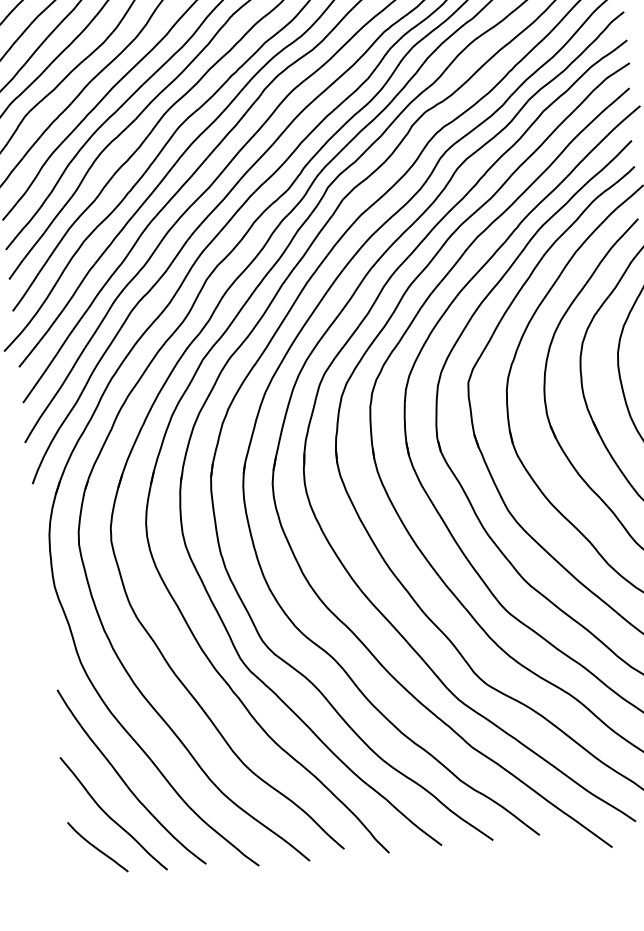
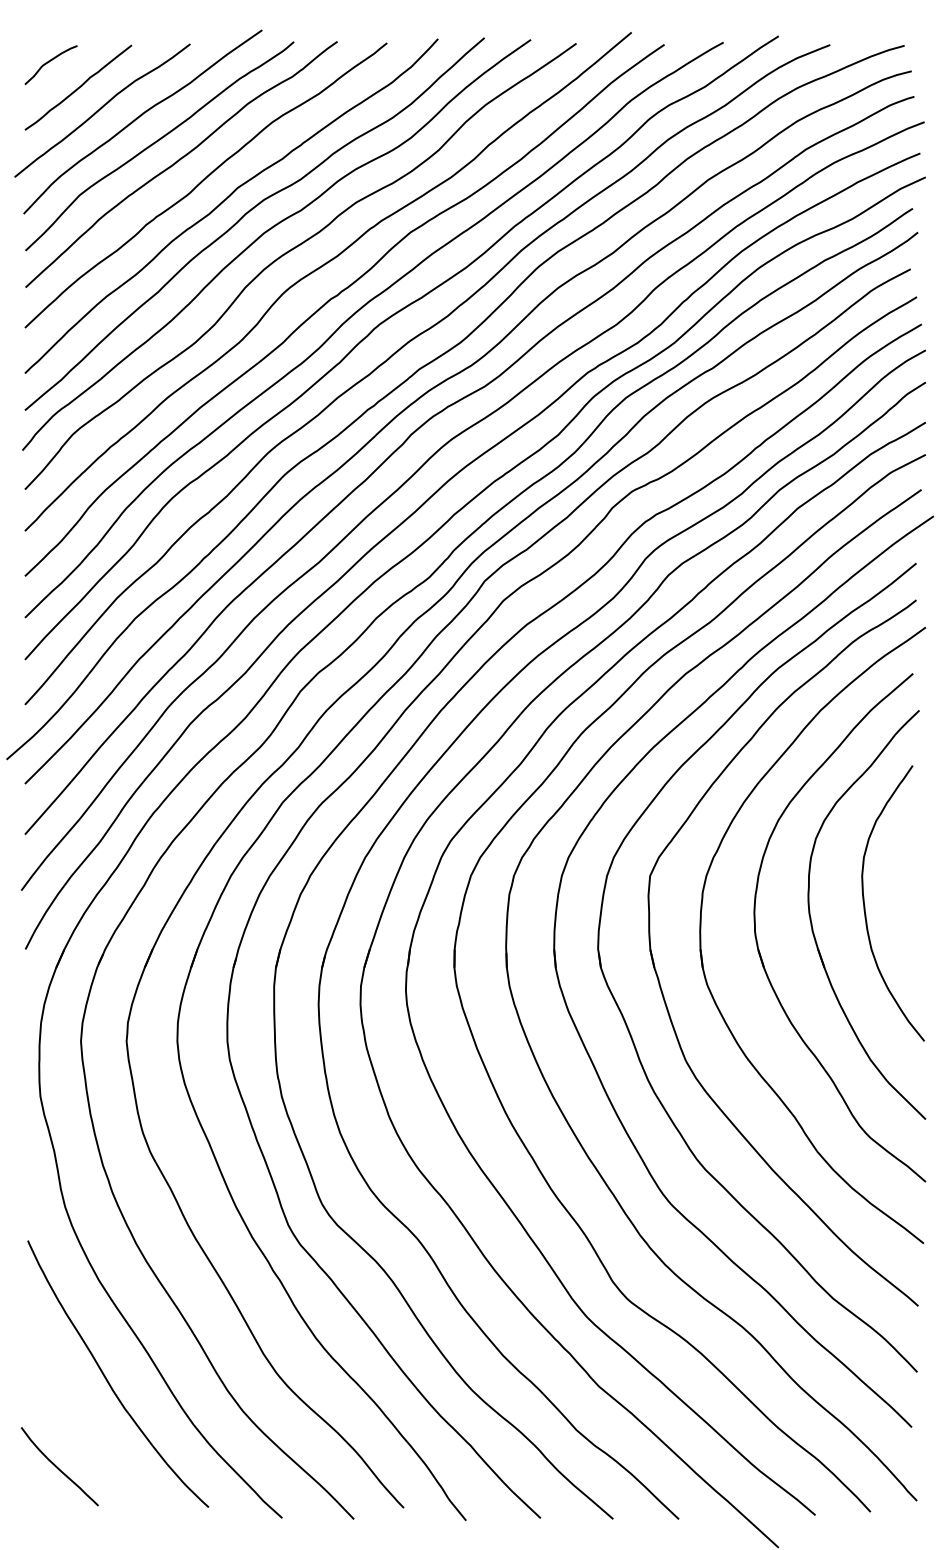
curve: (109, 816) -> (81, 1425), removed

